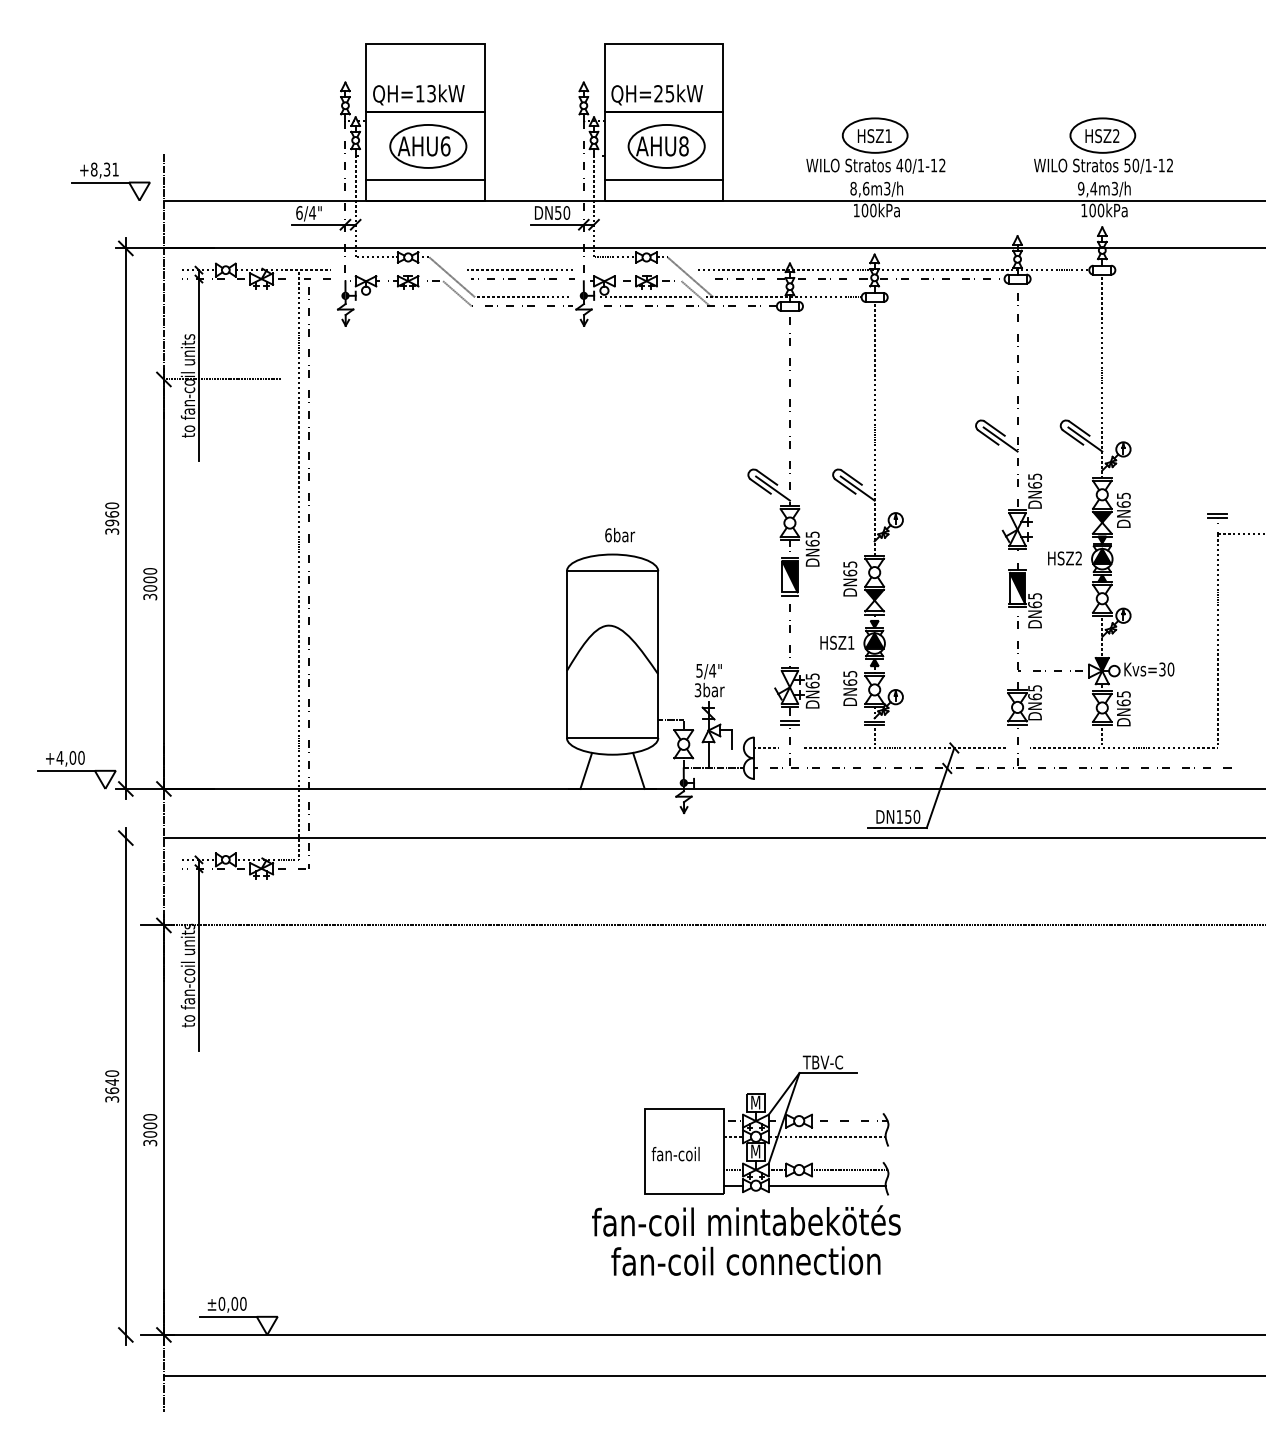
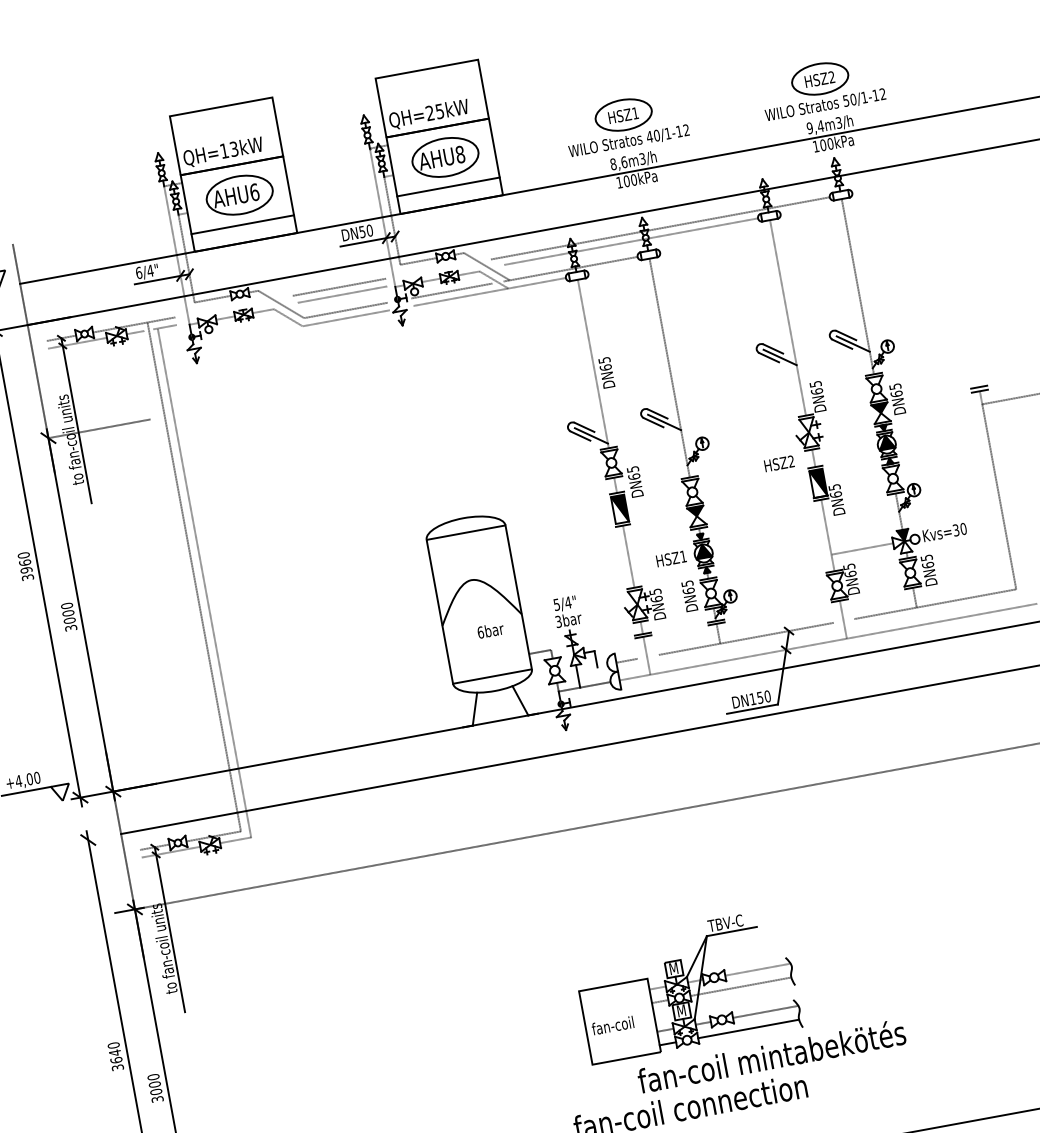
text: (620, 535) -> (491, 630), moved
text: (1064, 558) -> (779, 463), moved
text: (850, 578) -> (606, 372), moved
text: (746, 1220) -> (771, 1055), moved

